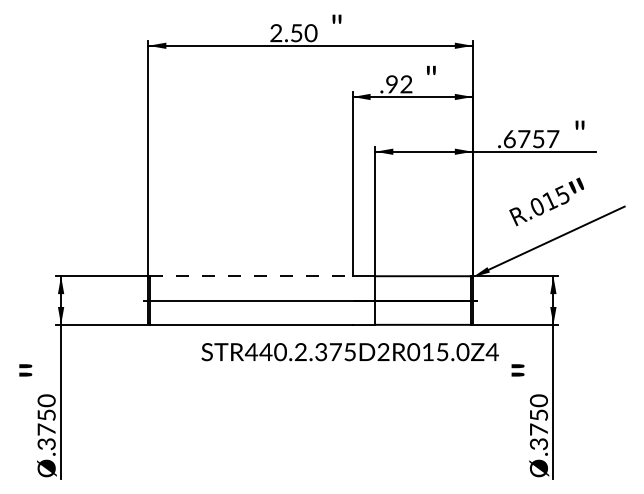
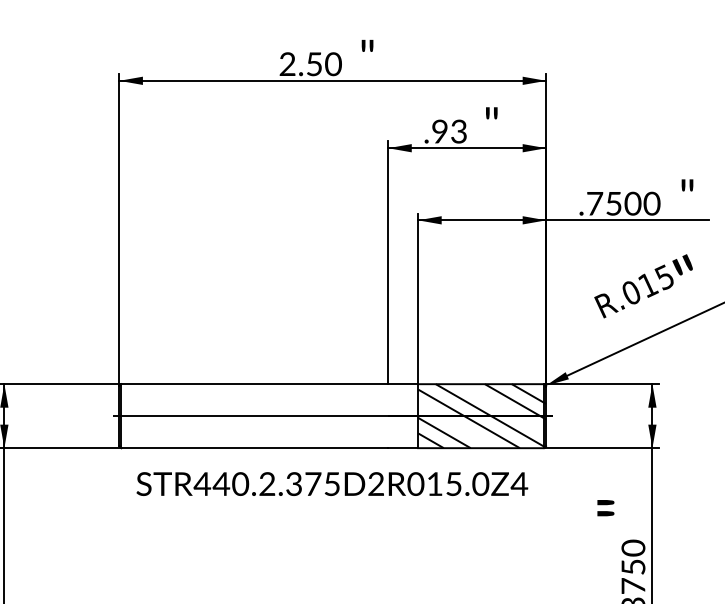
text: (406, 87) -> (459, 135), .92 -> .93
text: (531, 139) -> (623, 204), .6757 -> .7500
line: (251, 276) -> (255, 384), dashed -> solid
hatch: (423, 300) -> (481, 416), added
text: (349, 352) -> (331, 484), moved

